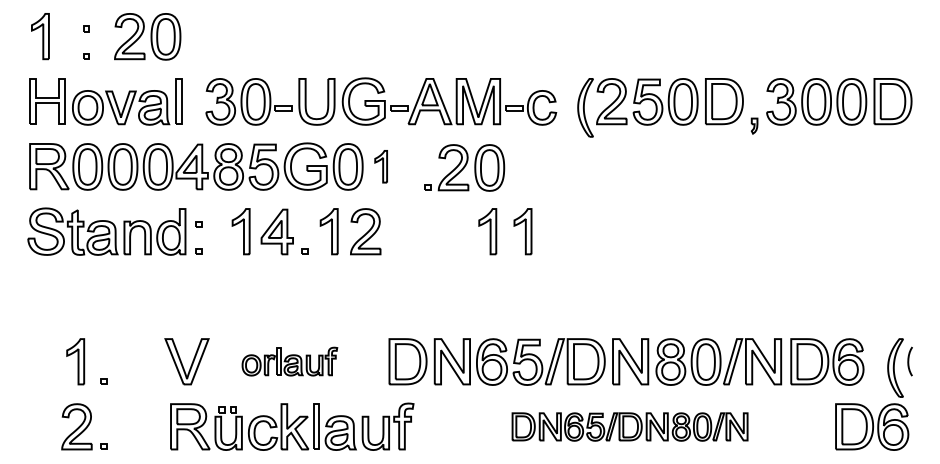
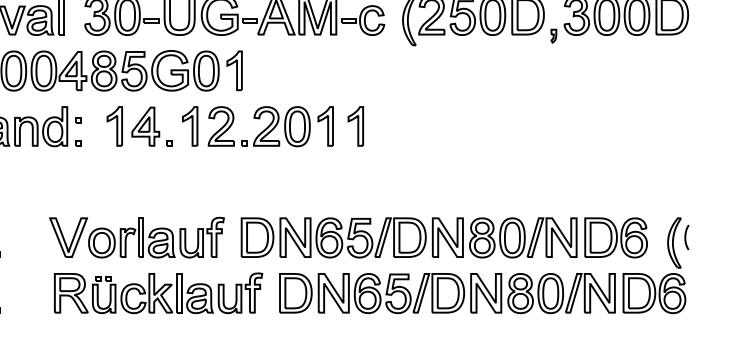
part: (380, 166) -> (234, 70), size x1.43
part: (464, 167) -> (275, 126), moved
part: (289, 361) -> (156, 237), size x1.67
part: (629, 426) -> (446, 293), size x1.67

